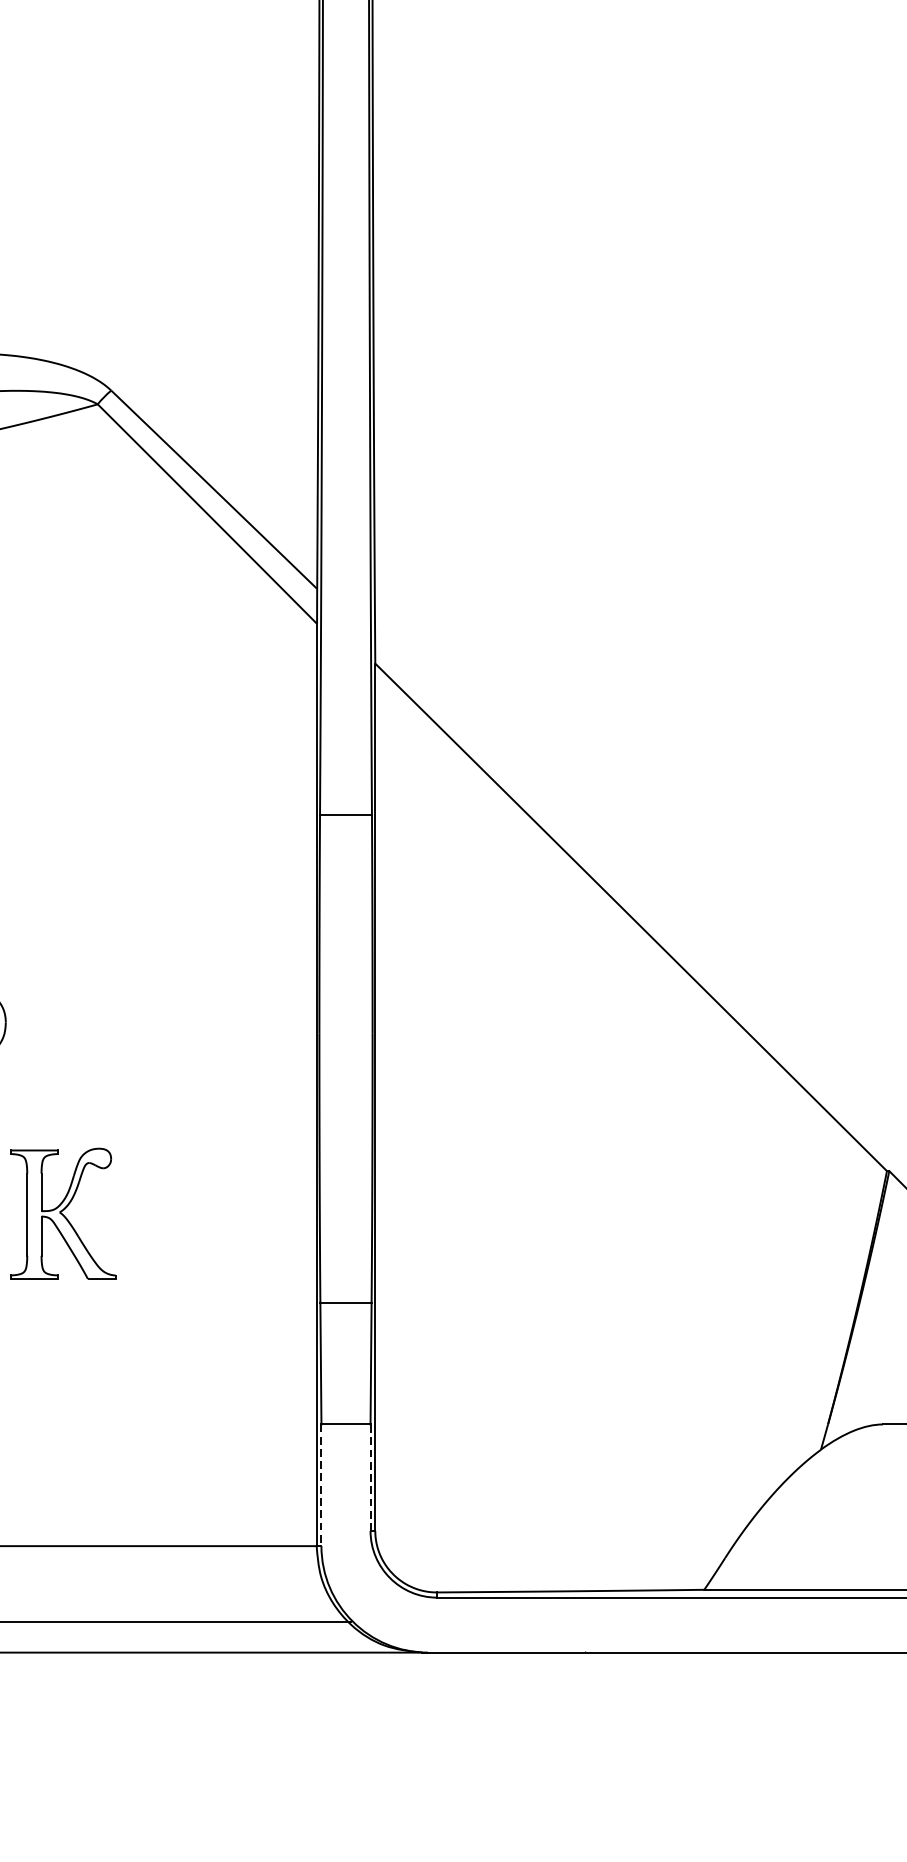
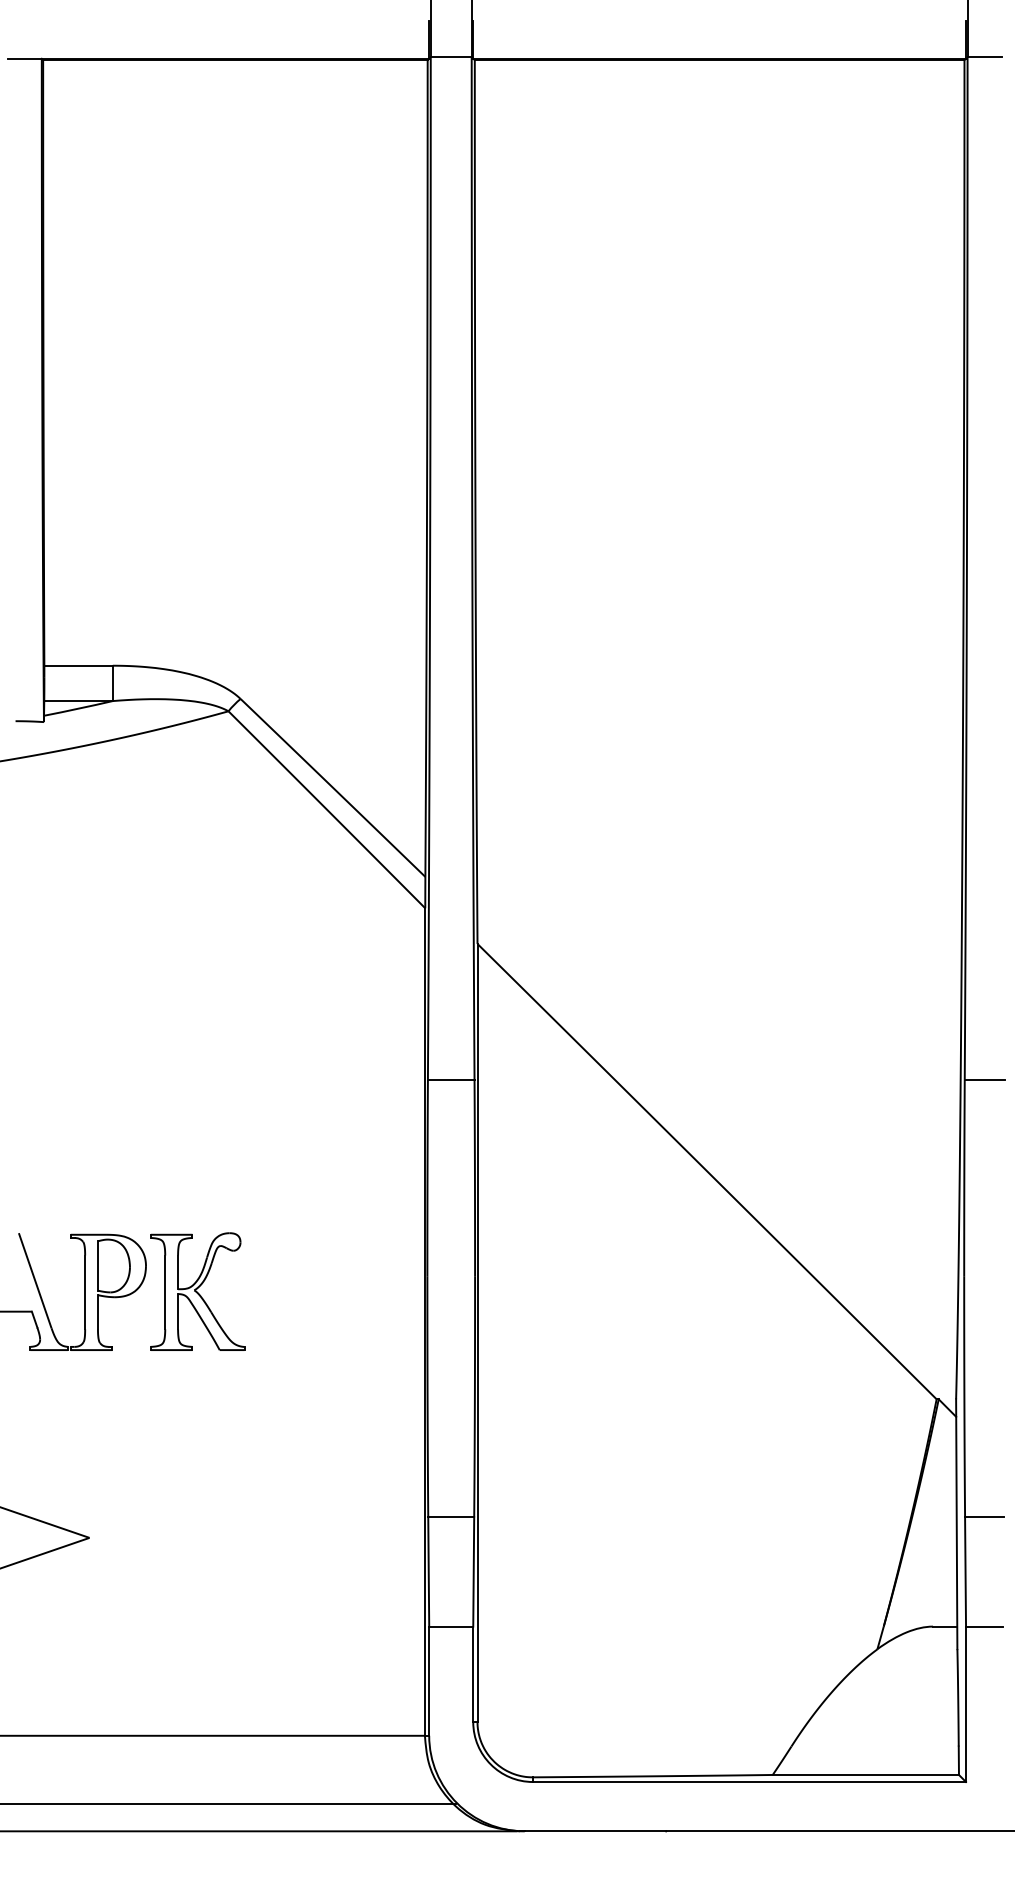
part: (63, 1213) -> (197, 1291), moved
line: (370, 1477) -> (473, 1674), dashed -> solid
line: (321, 1485) -> (429, 1681), dashed -> solid

